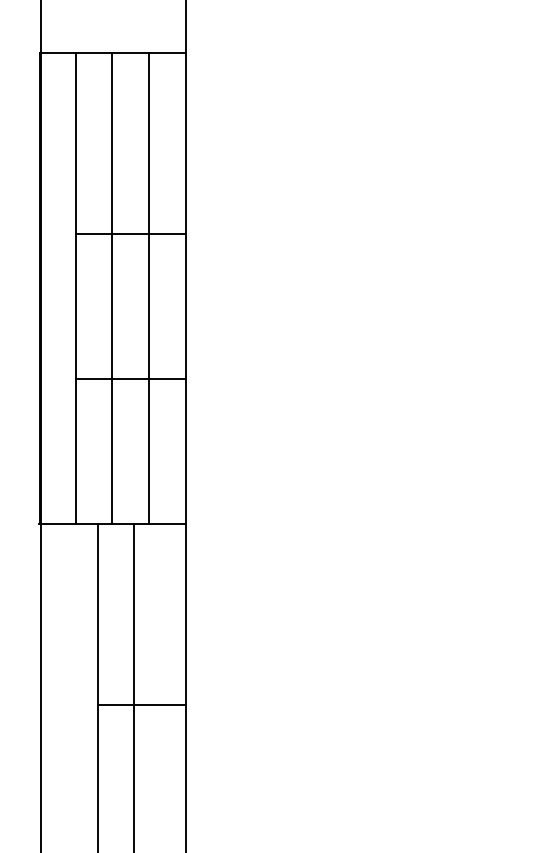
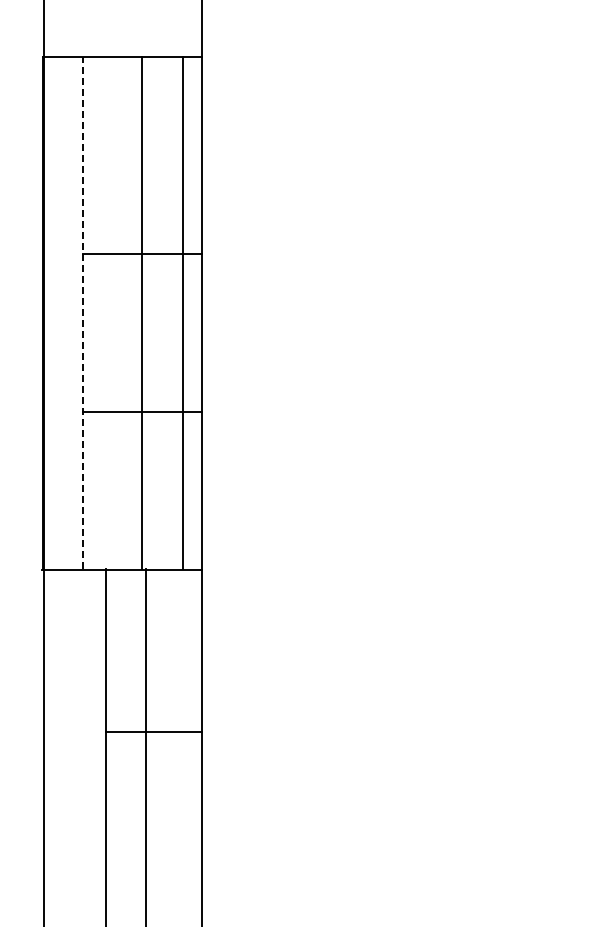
line: (75, 287) -> (82, 312), solid -> dashed
line: (111, 288) -> (141, 313), moved
line: (148, 288) -> (183, 313), moved
line: (141, 705) -> (153, 731), moved

